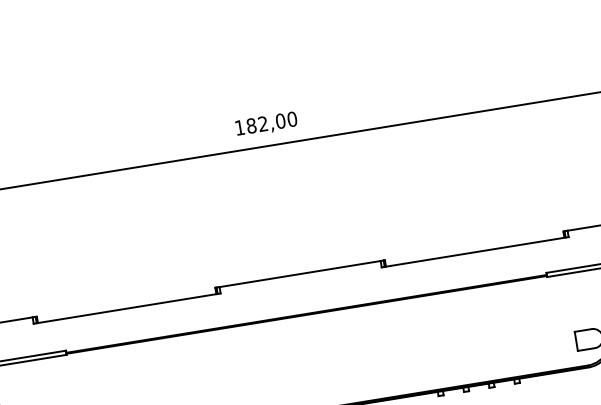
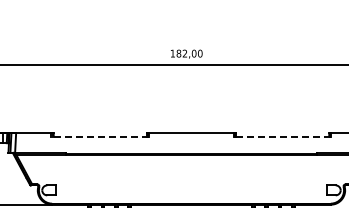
line: (475, 252) -> (282, 136), solid -> dashed
line: (127, 308) -> (100, 136), solid -> dashed

